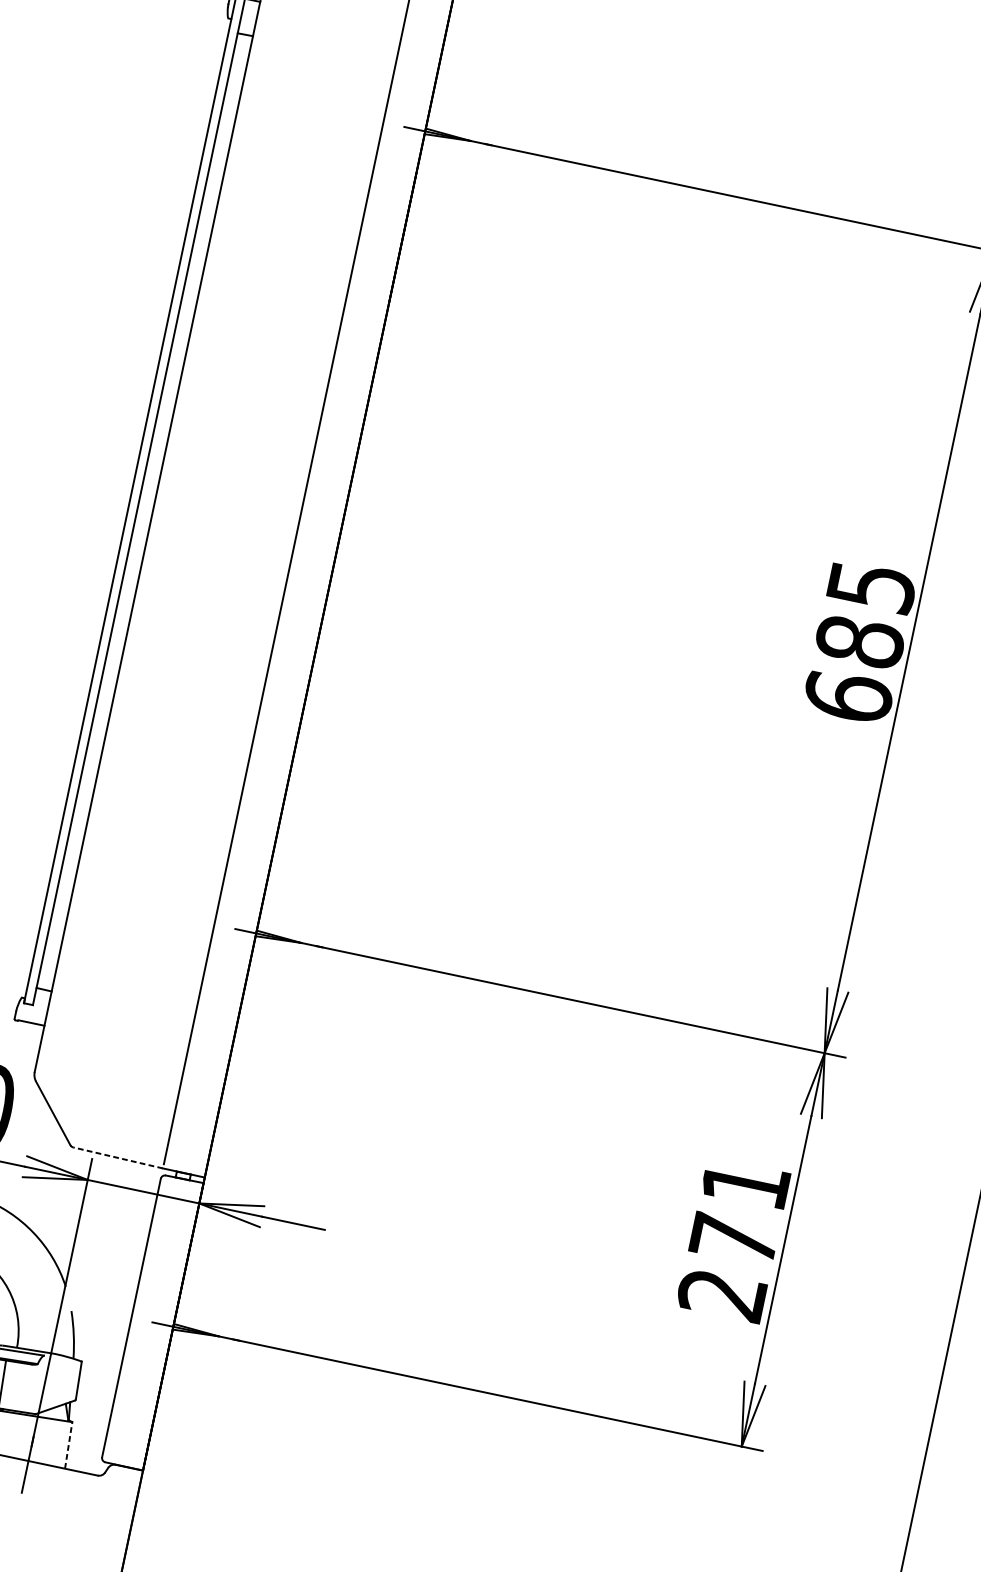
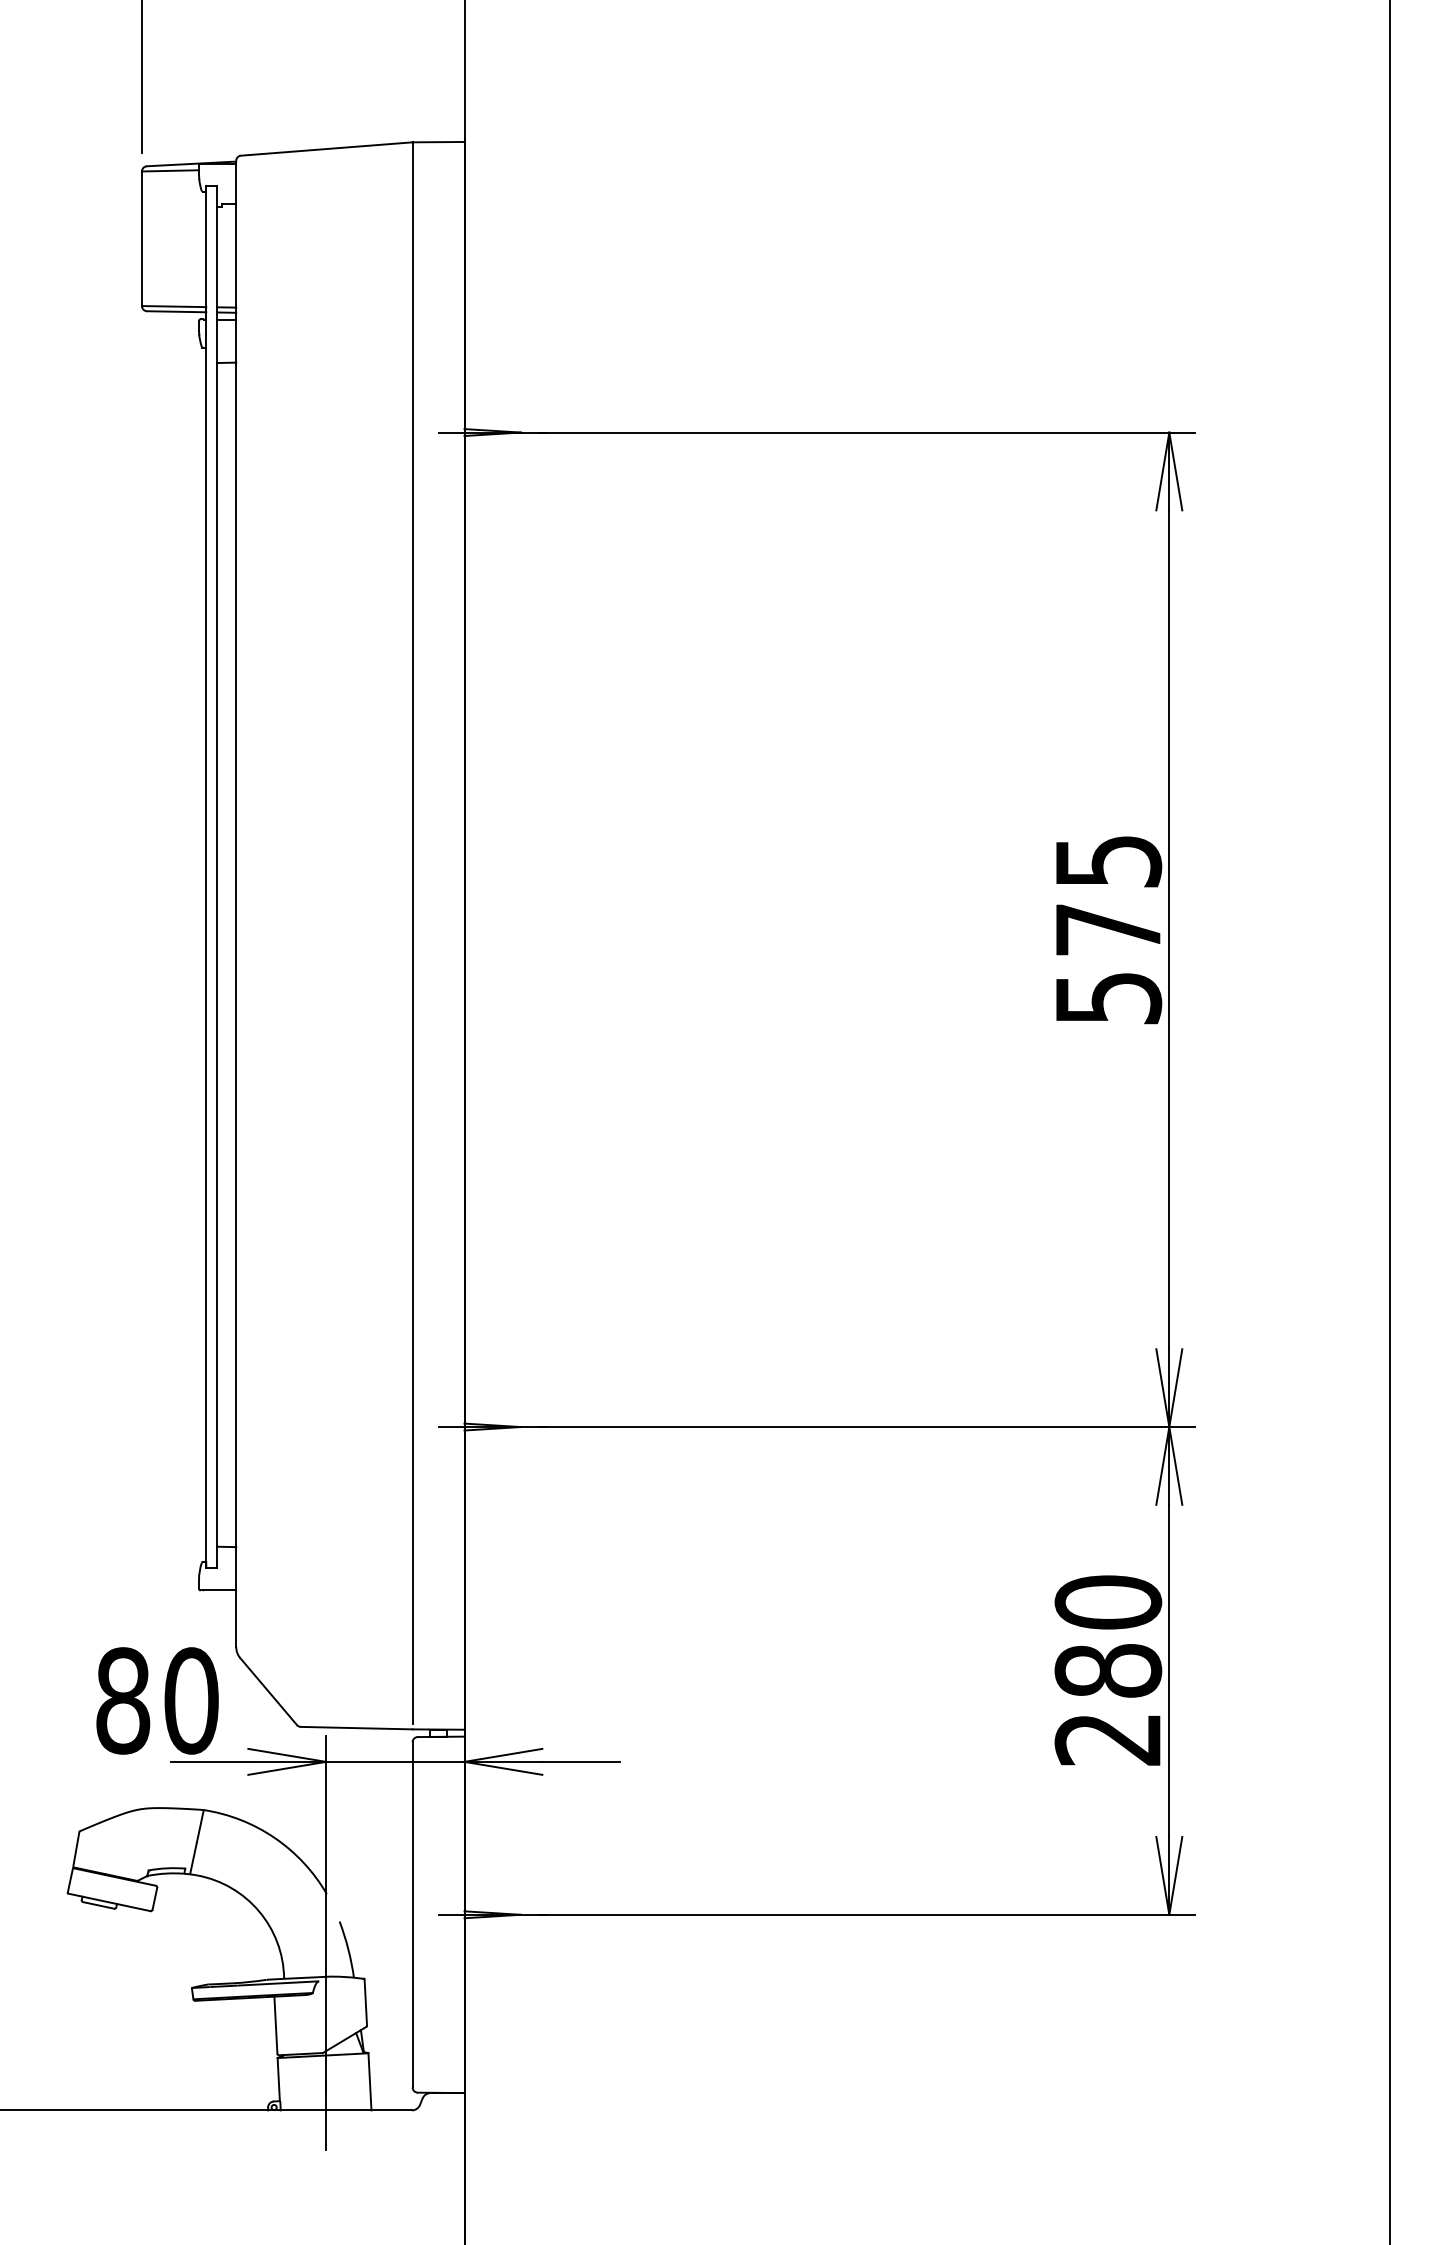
text: (854, 669) -> (1108, 963), 685 -> 575
line: (117, 1158) -> (356, 1728), dashed -> solid
text: (739, 1211) -> (1108, 1636), 271 -> 280
line: (68, 1445) -> (369, 2081), dashed -> solid

